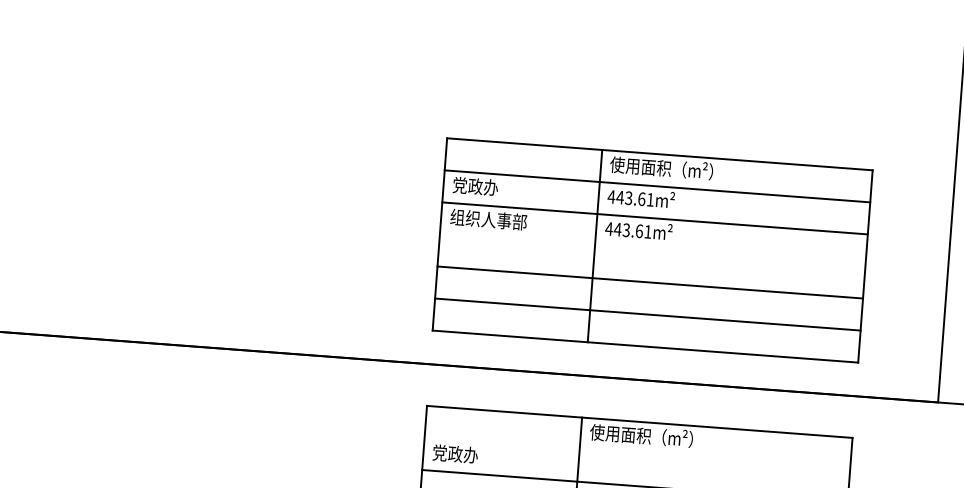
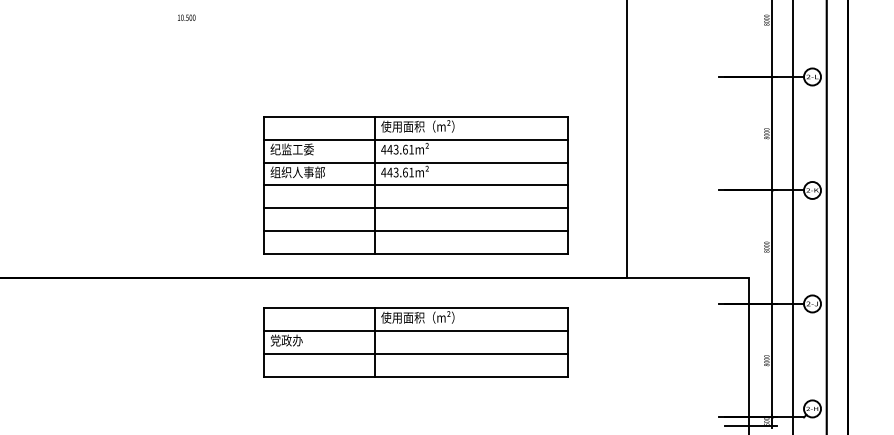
text: (482, 186) -> (291, 149), 党政办 -> 纪监工委
line: (652, 250) -> (415, 185), added
line: (636, 453) -> (415, 330), added

